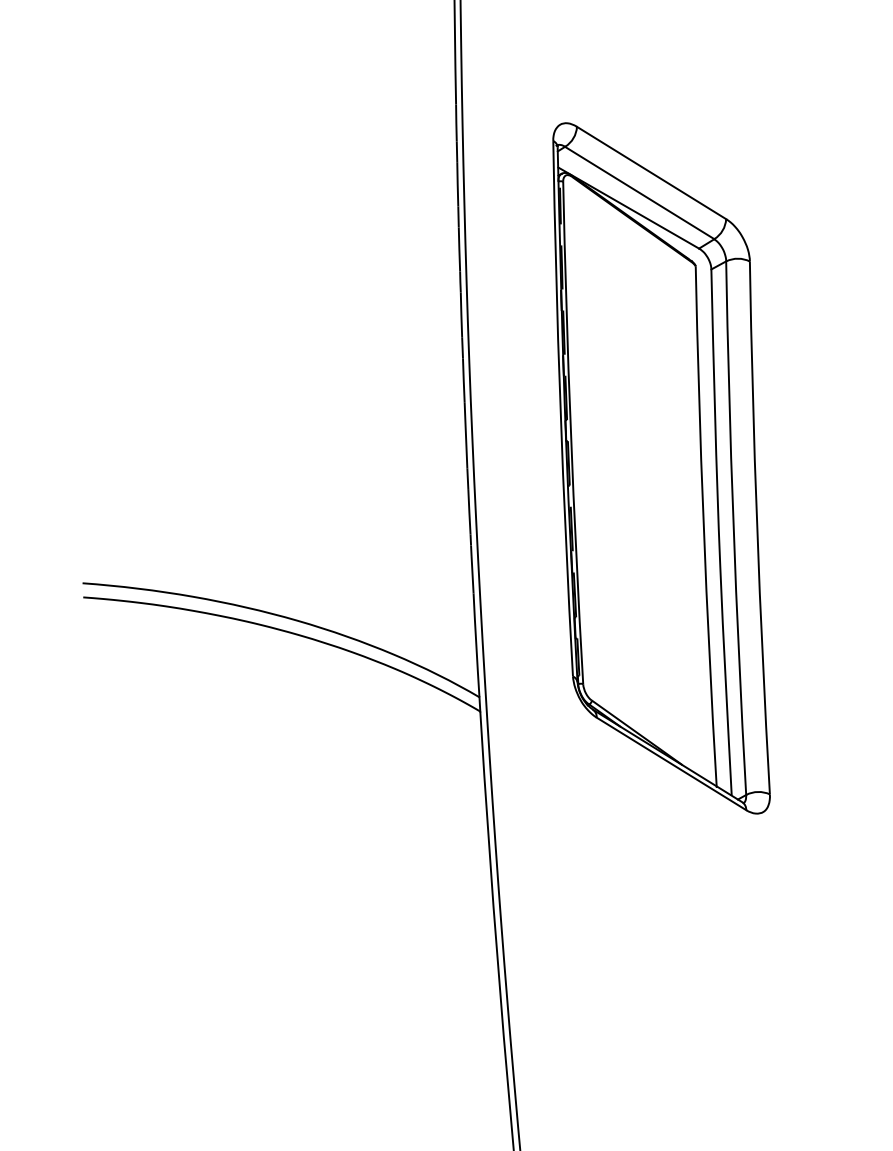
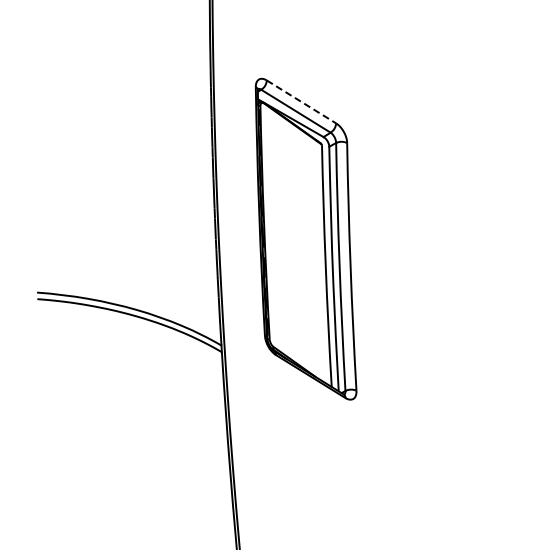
line: (651, 172) -> (301, 101), solid -> dashed

